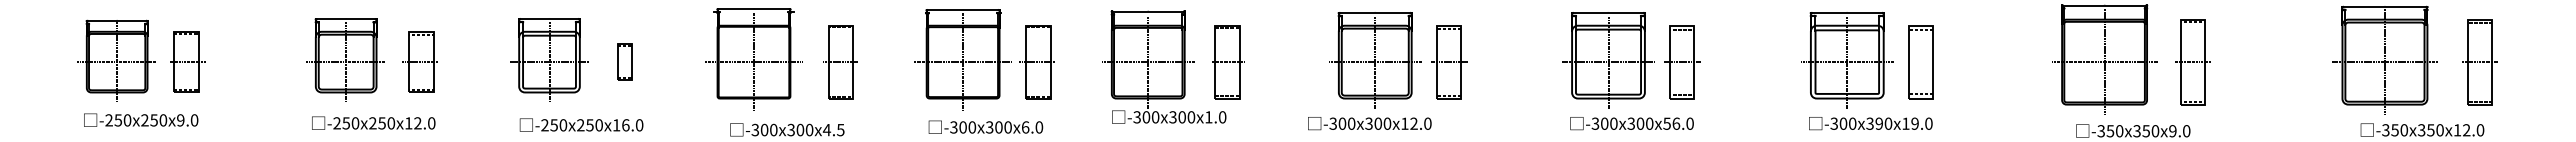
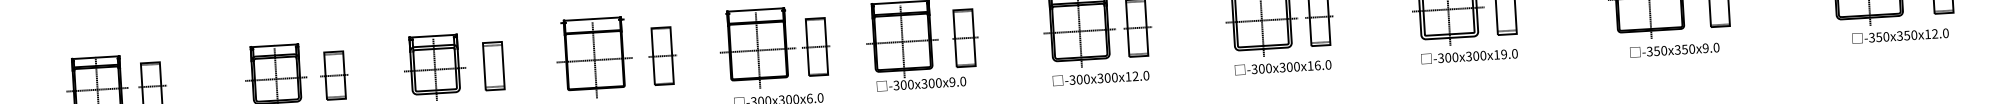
part: (624, 61) -> (493, 65), size x1.67
text: (1208, 117) -> (952, 82), -300x300x1.0 -> -300x300x9.0
text: (1369, 123) -> (1100, 78), moved
text: (1666, 123) -> (1310, 65), -300x300x56.0 -> -300x300x16.0
text: (1879, 123) -> (1476, 55), -300x390x19.0 -> -300x300x19.0

